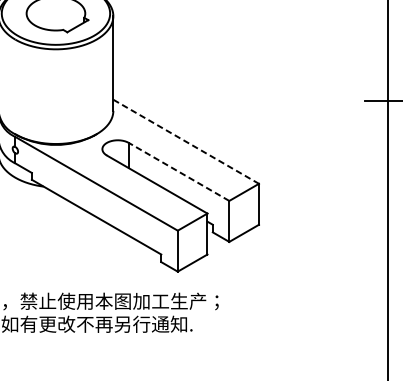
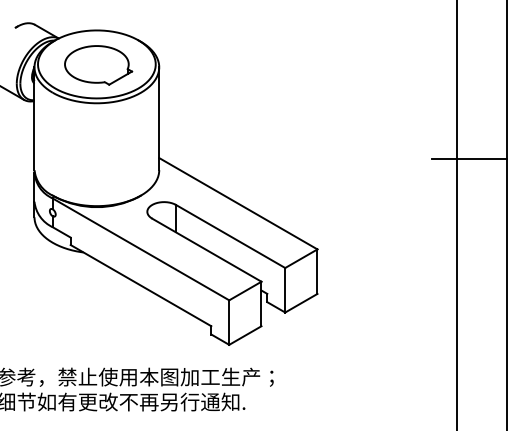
line: (186, 141) -> (238, 203), dashed -> solid
line: (178, 171) -> (230, 236), dashed -> solid

